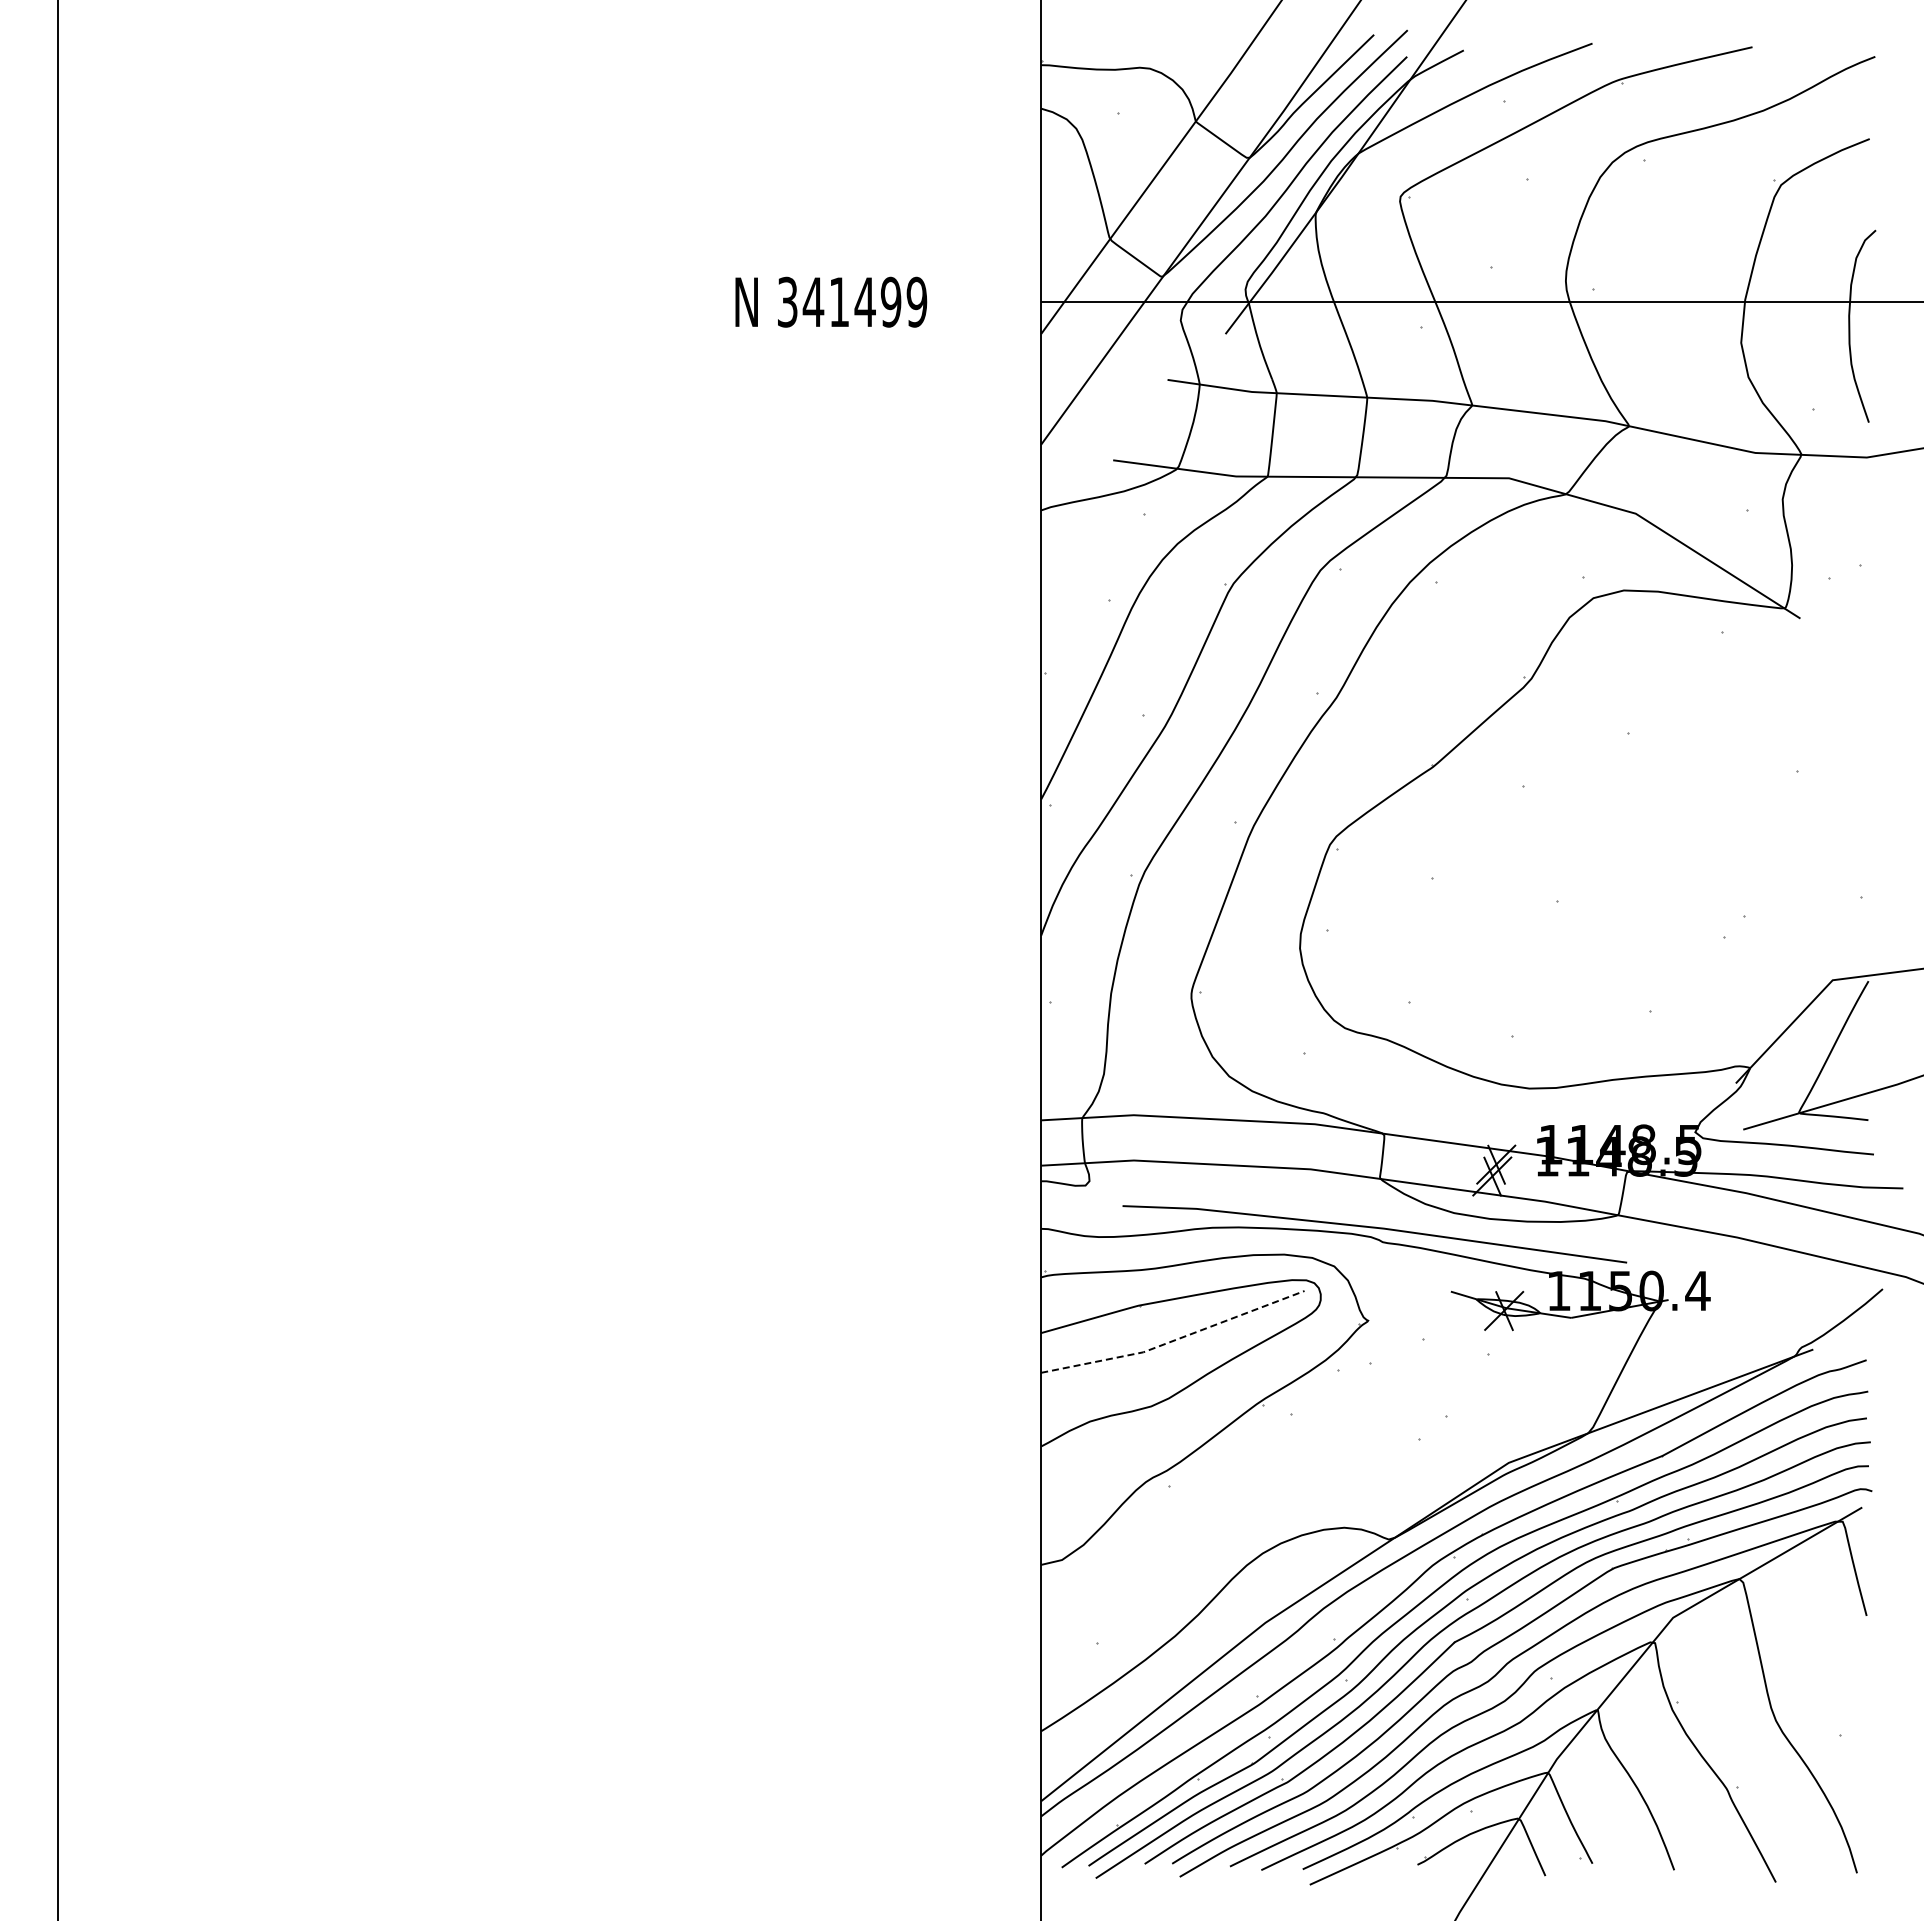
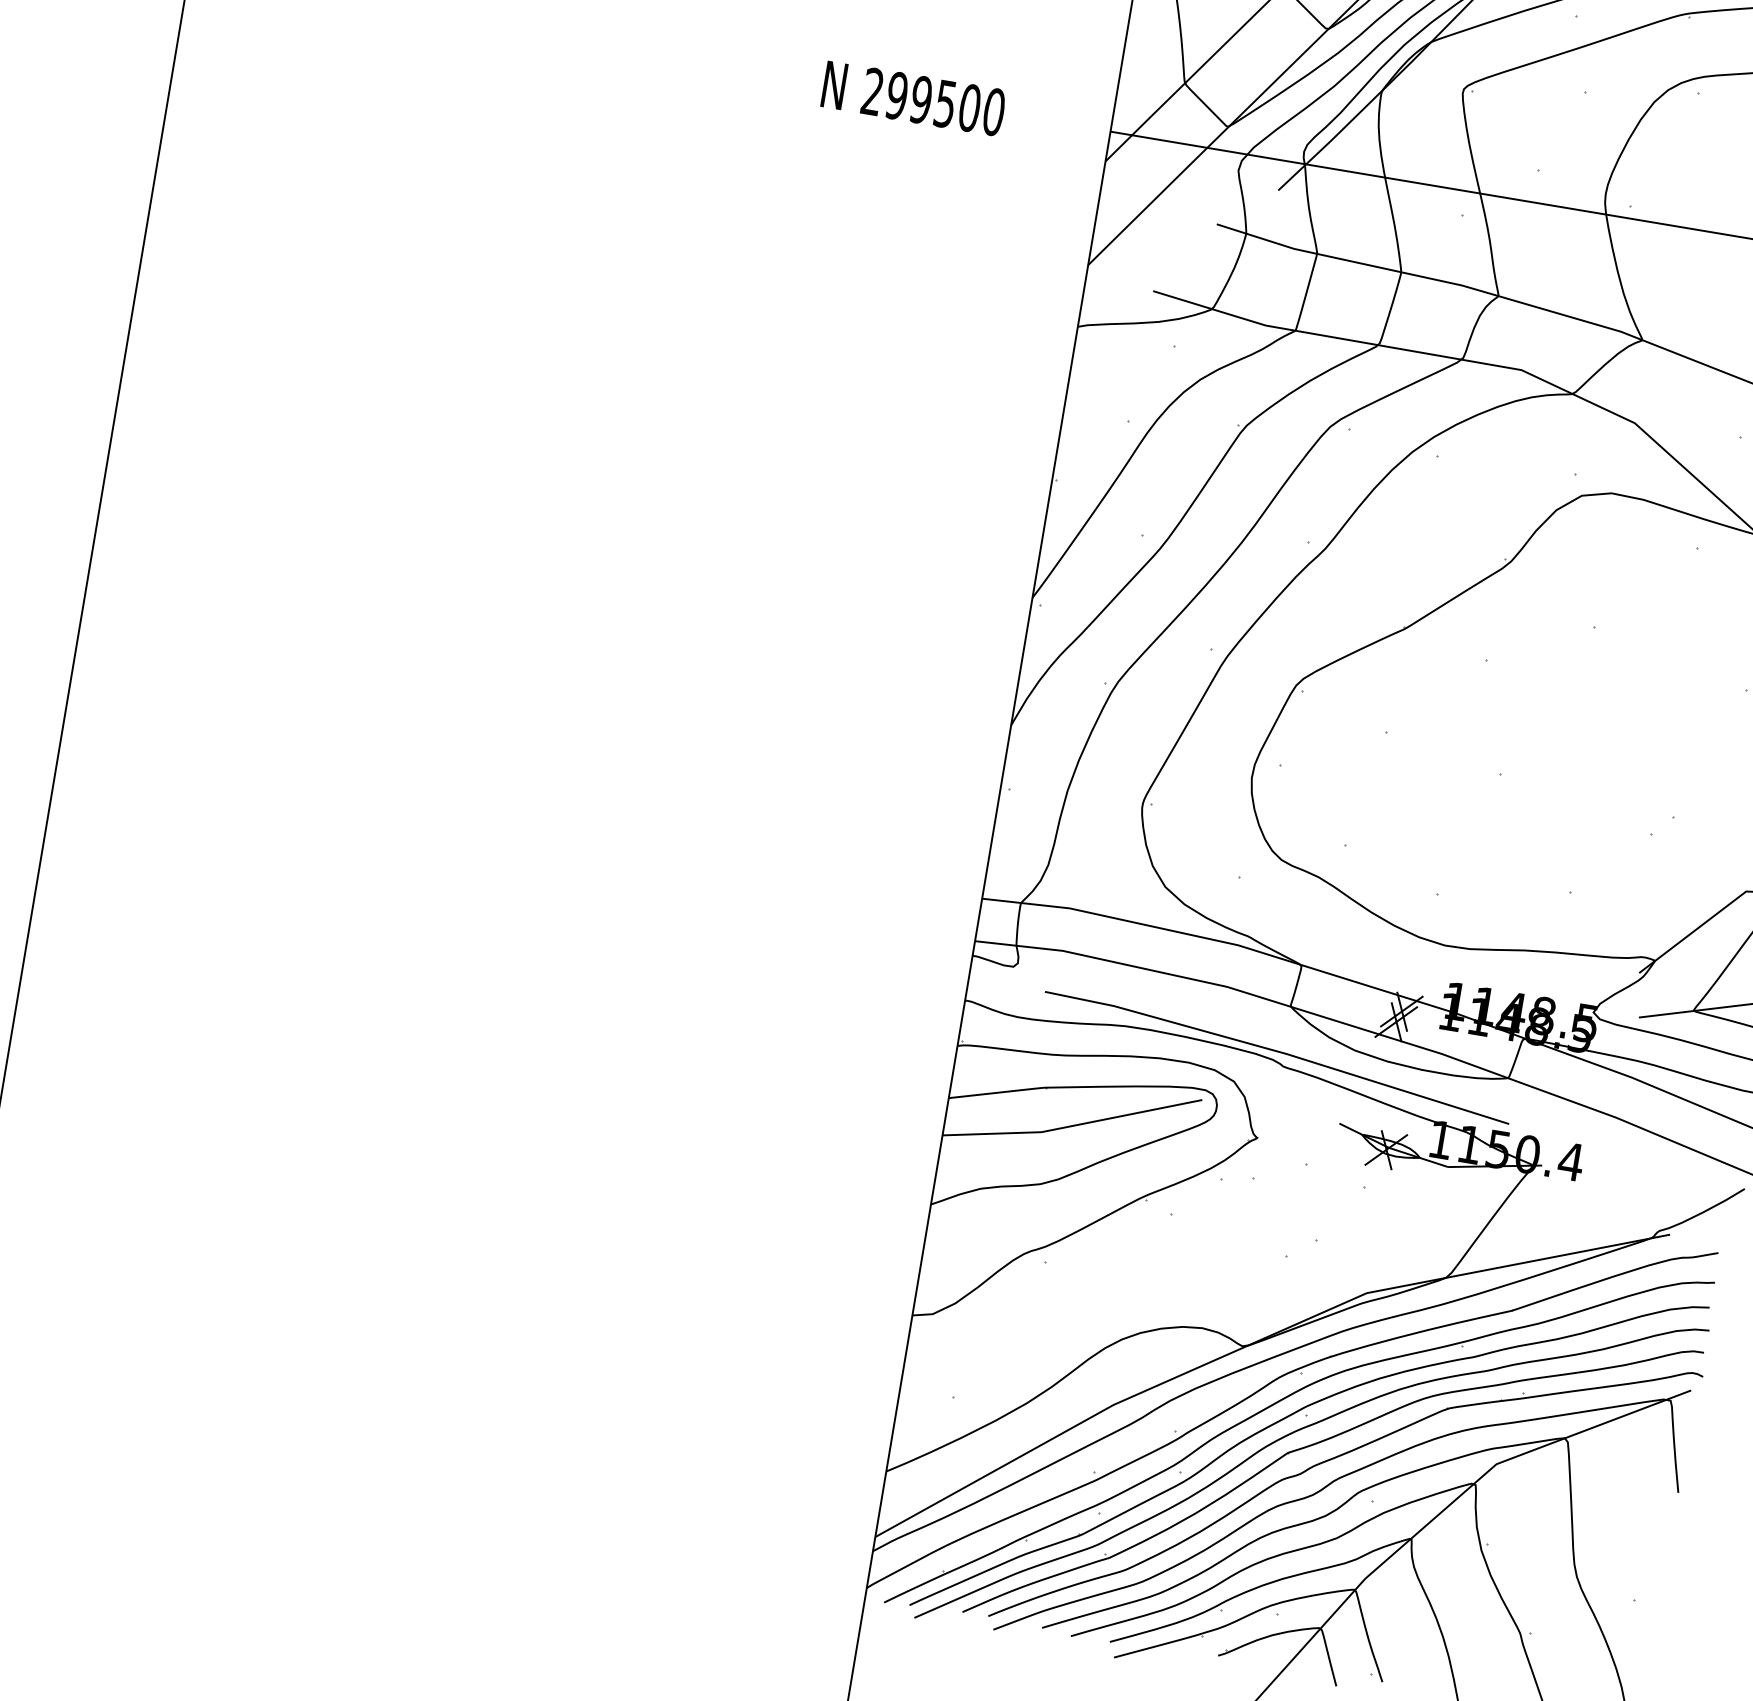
text: (852, 301) -> (933, 101), 341499 -> 299500
line: (1175, 1340) -> (1073, 1126), dashed -> solid

